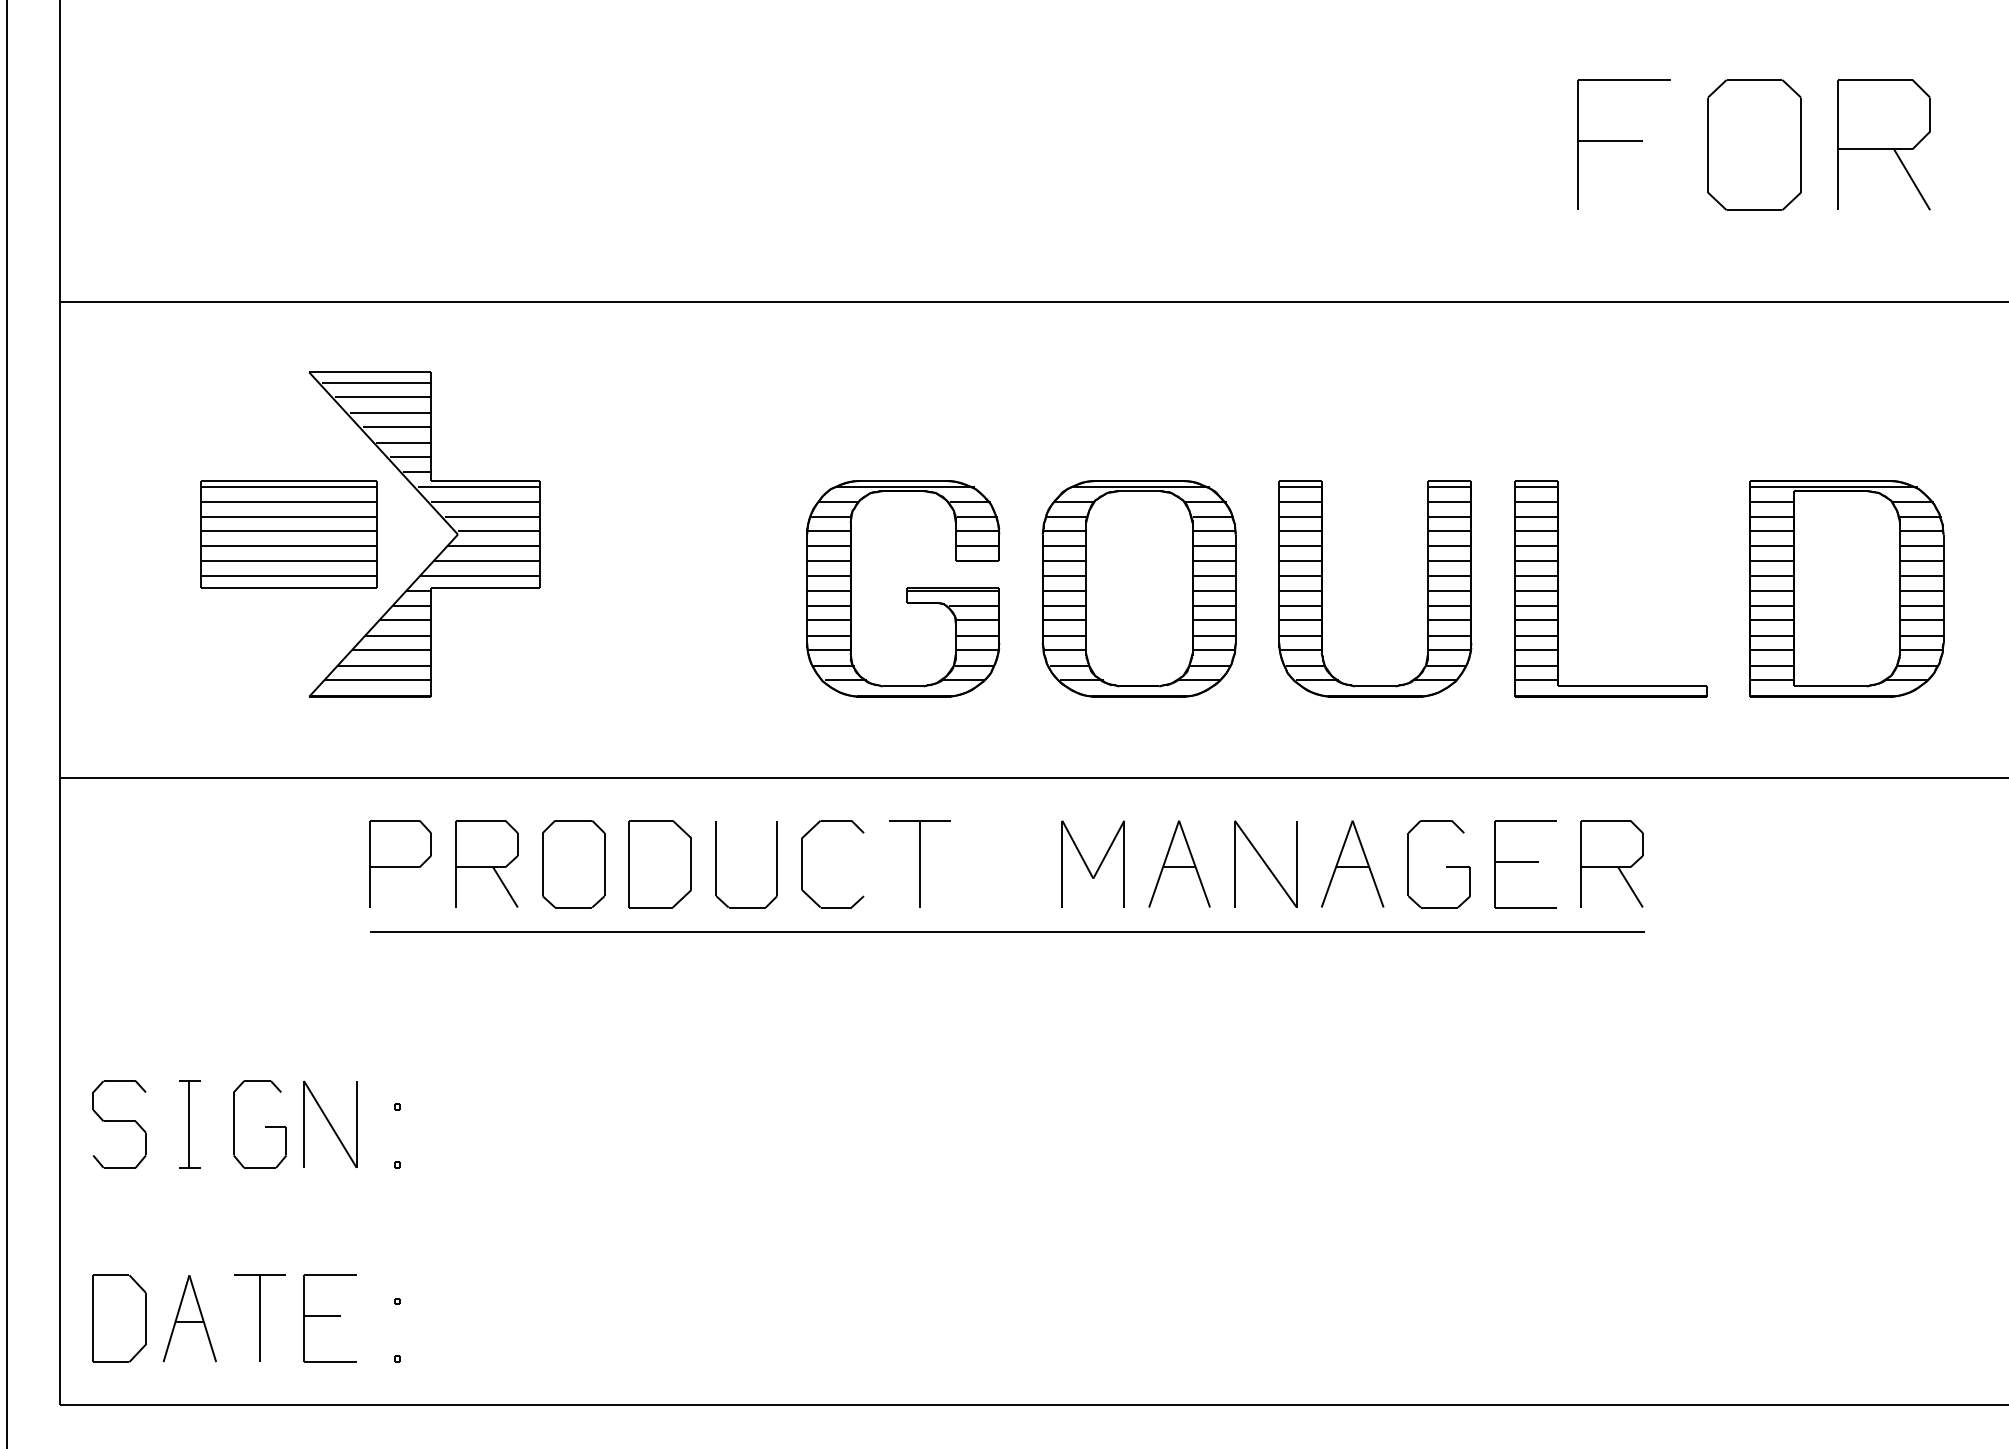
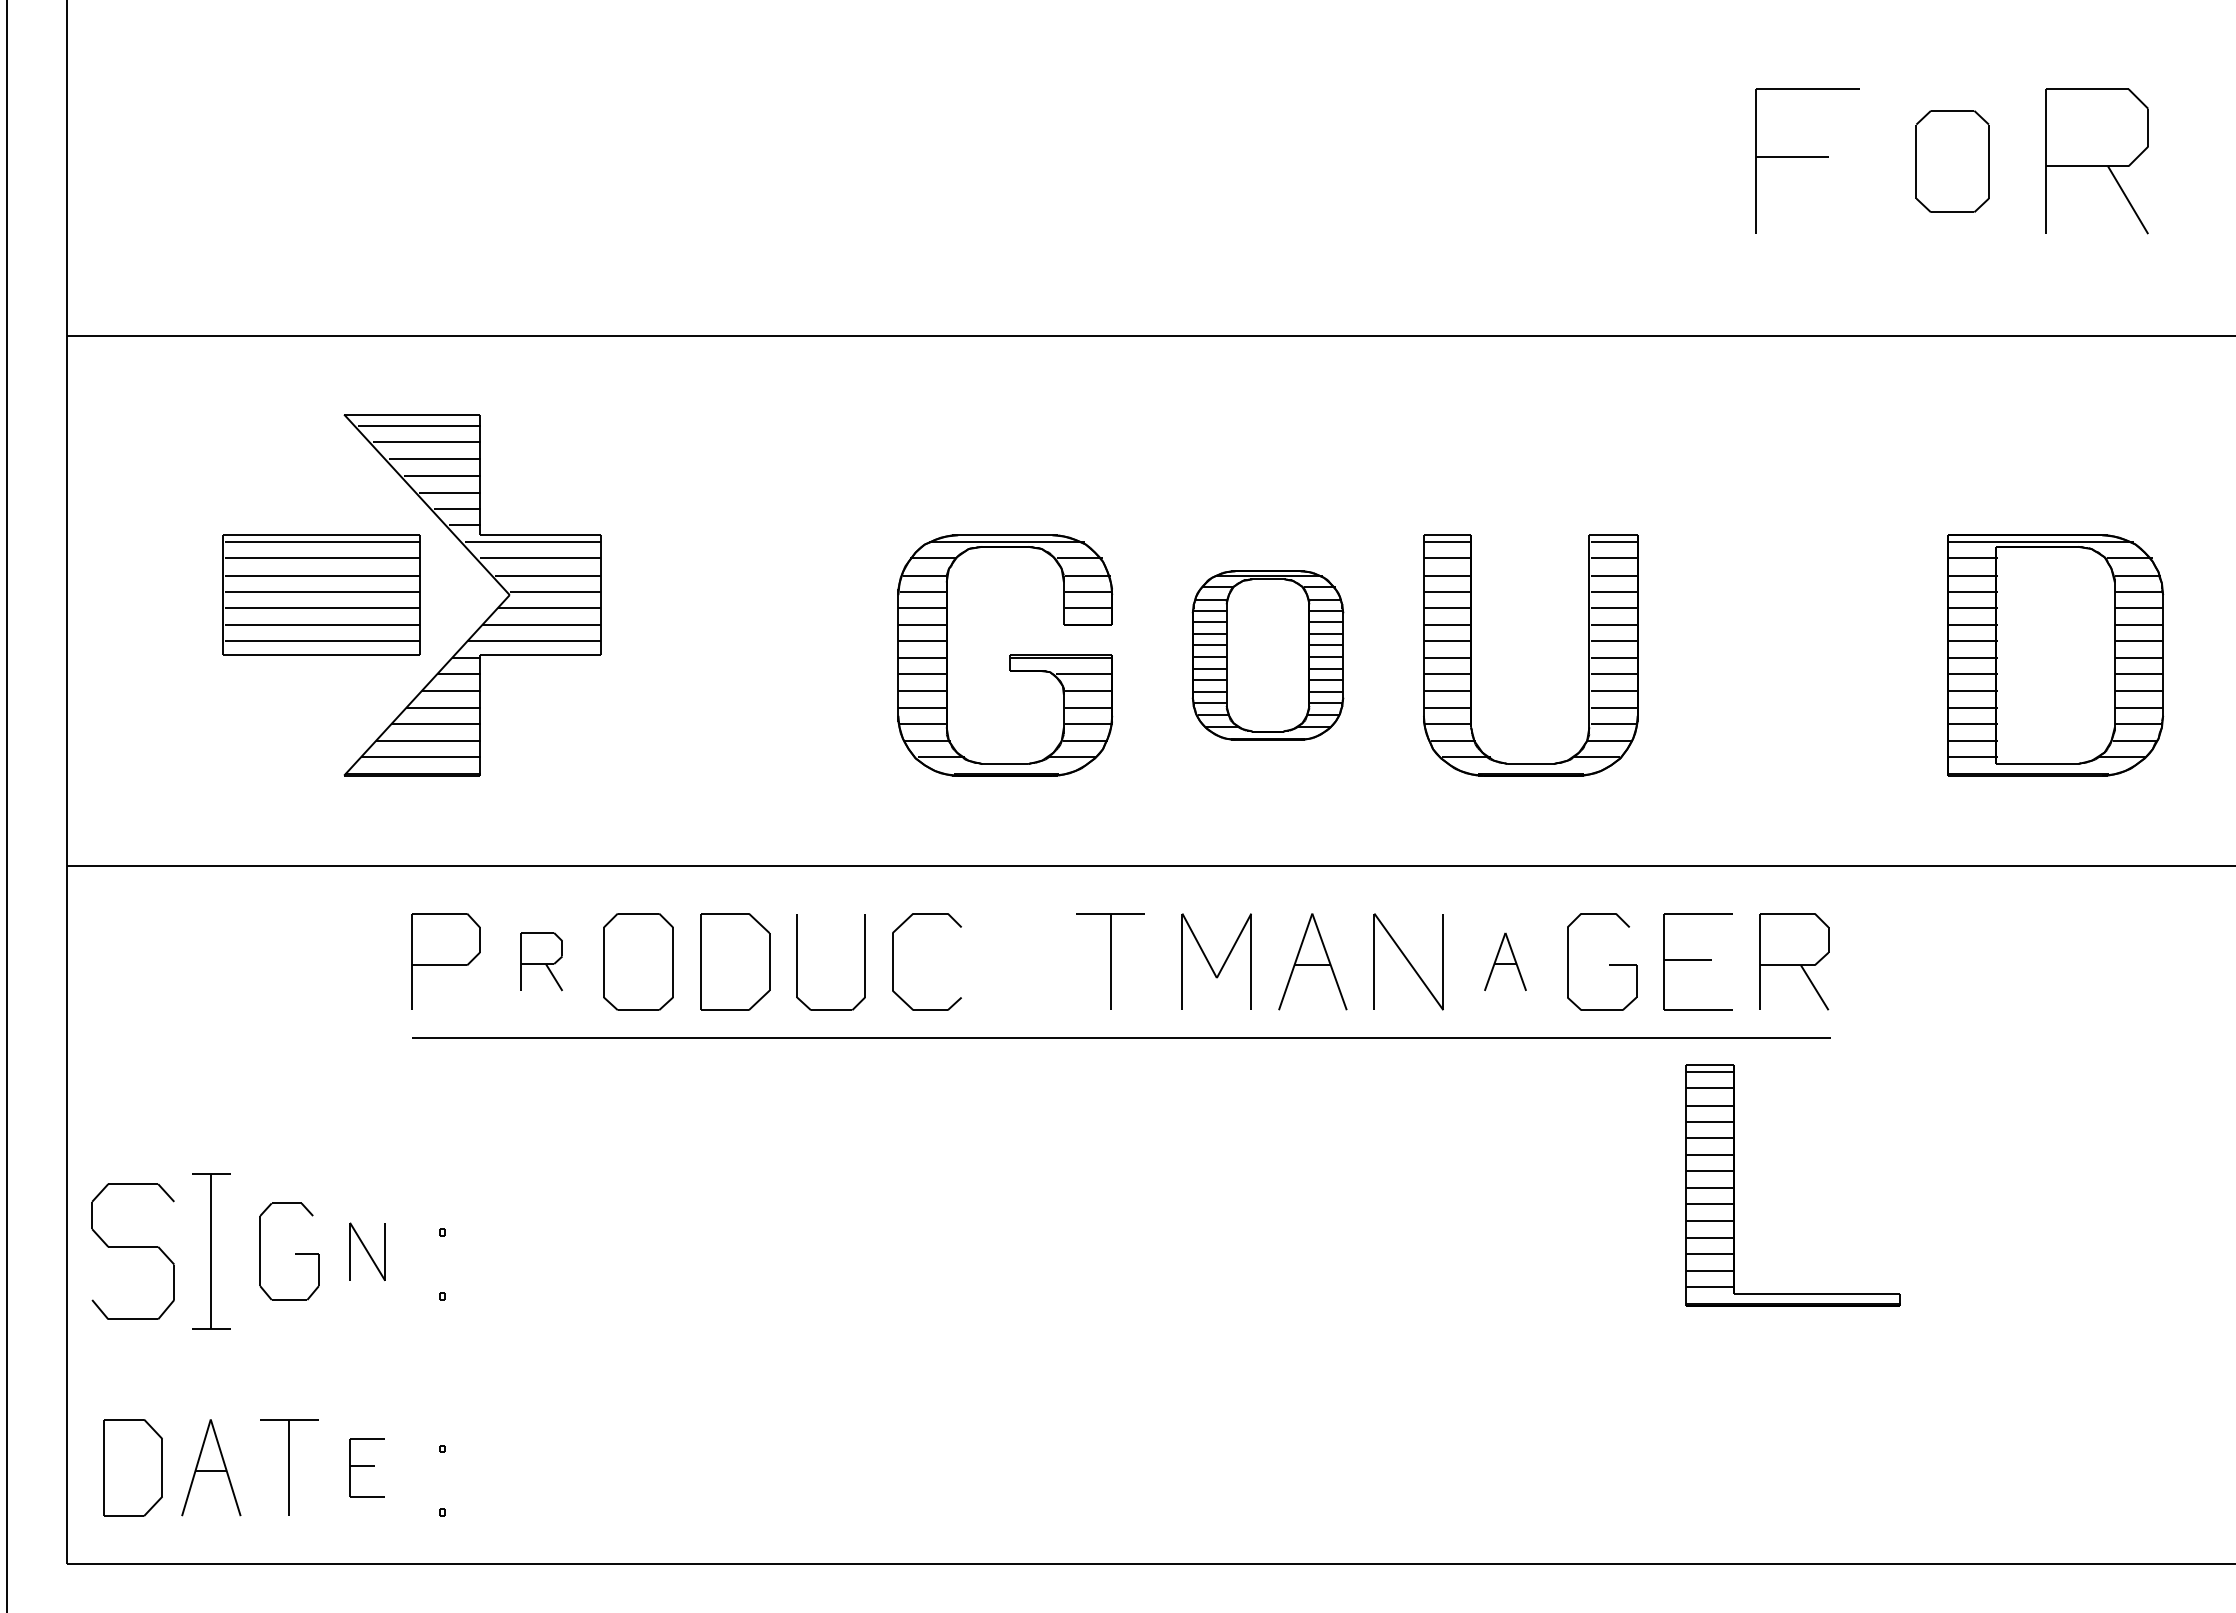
part: (1754, 144) -> (1952, 161), size x0.7
part: (1138, 588) -> (1267, 655), size x0.7
part: (1558, 588) -> (1734, 1185), moved
part: (486, 863) -> (541, 961), size x0.6
part: (919, 863) -> (1110, 961), moved
part: (1352, 863) -> (1505, 961), size x0.6
part: (119, 1124) -> (132, 1251), size x1.4
part: (189, 1124) -> (210, 1251), size x1.6
part: (330, 1124) -> (367, 1251), size x0.6
part: (329, 1318) -> (366, 1467), size x0.6

